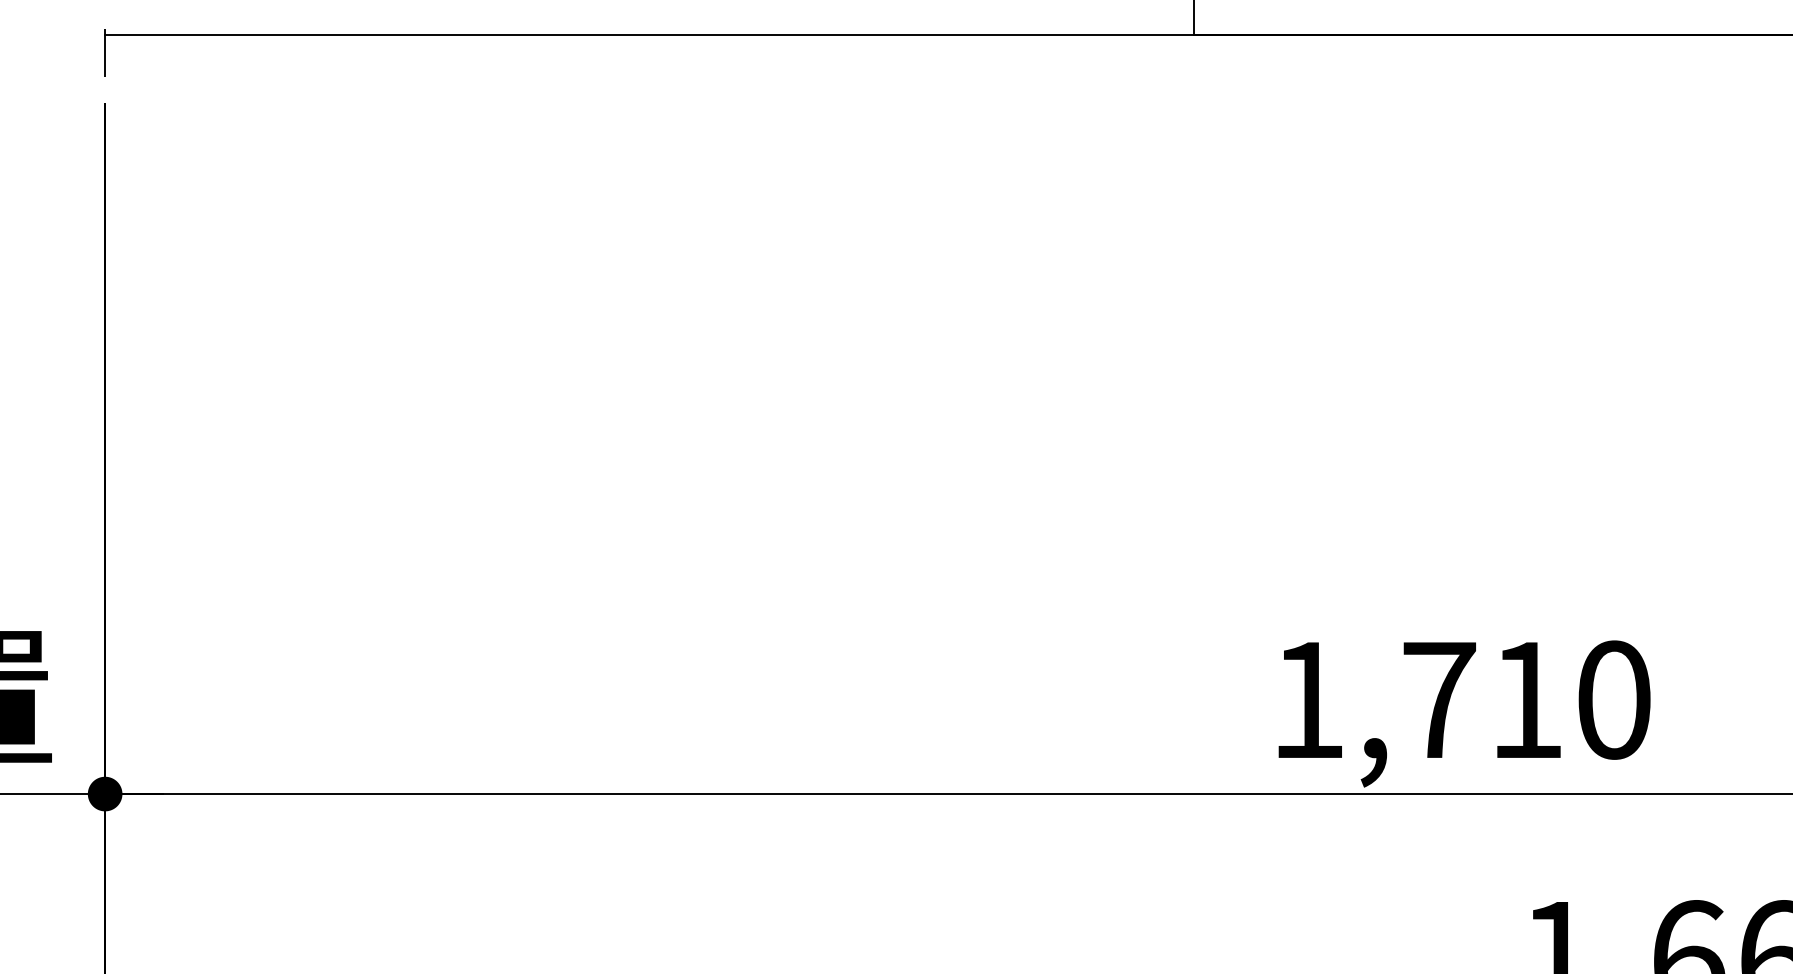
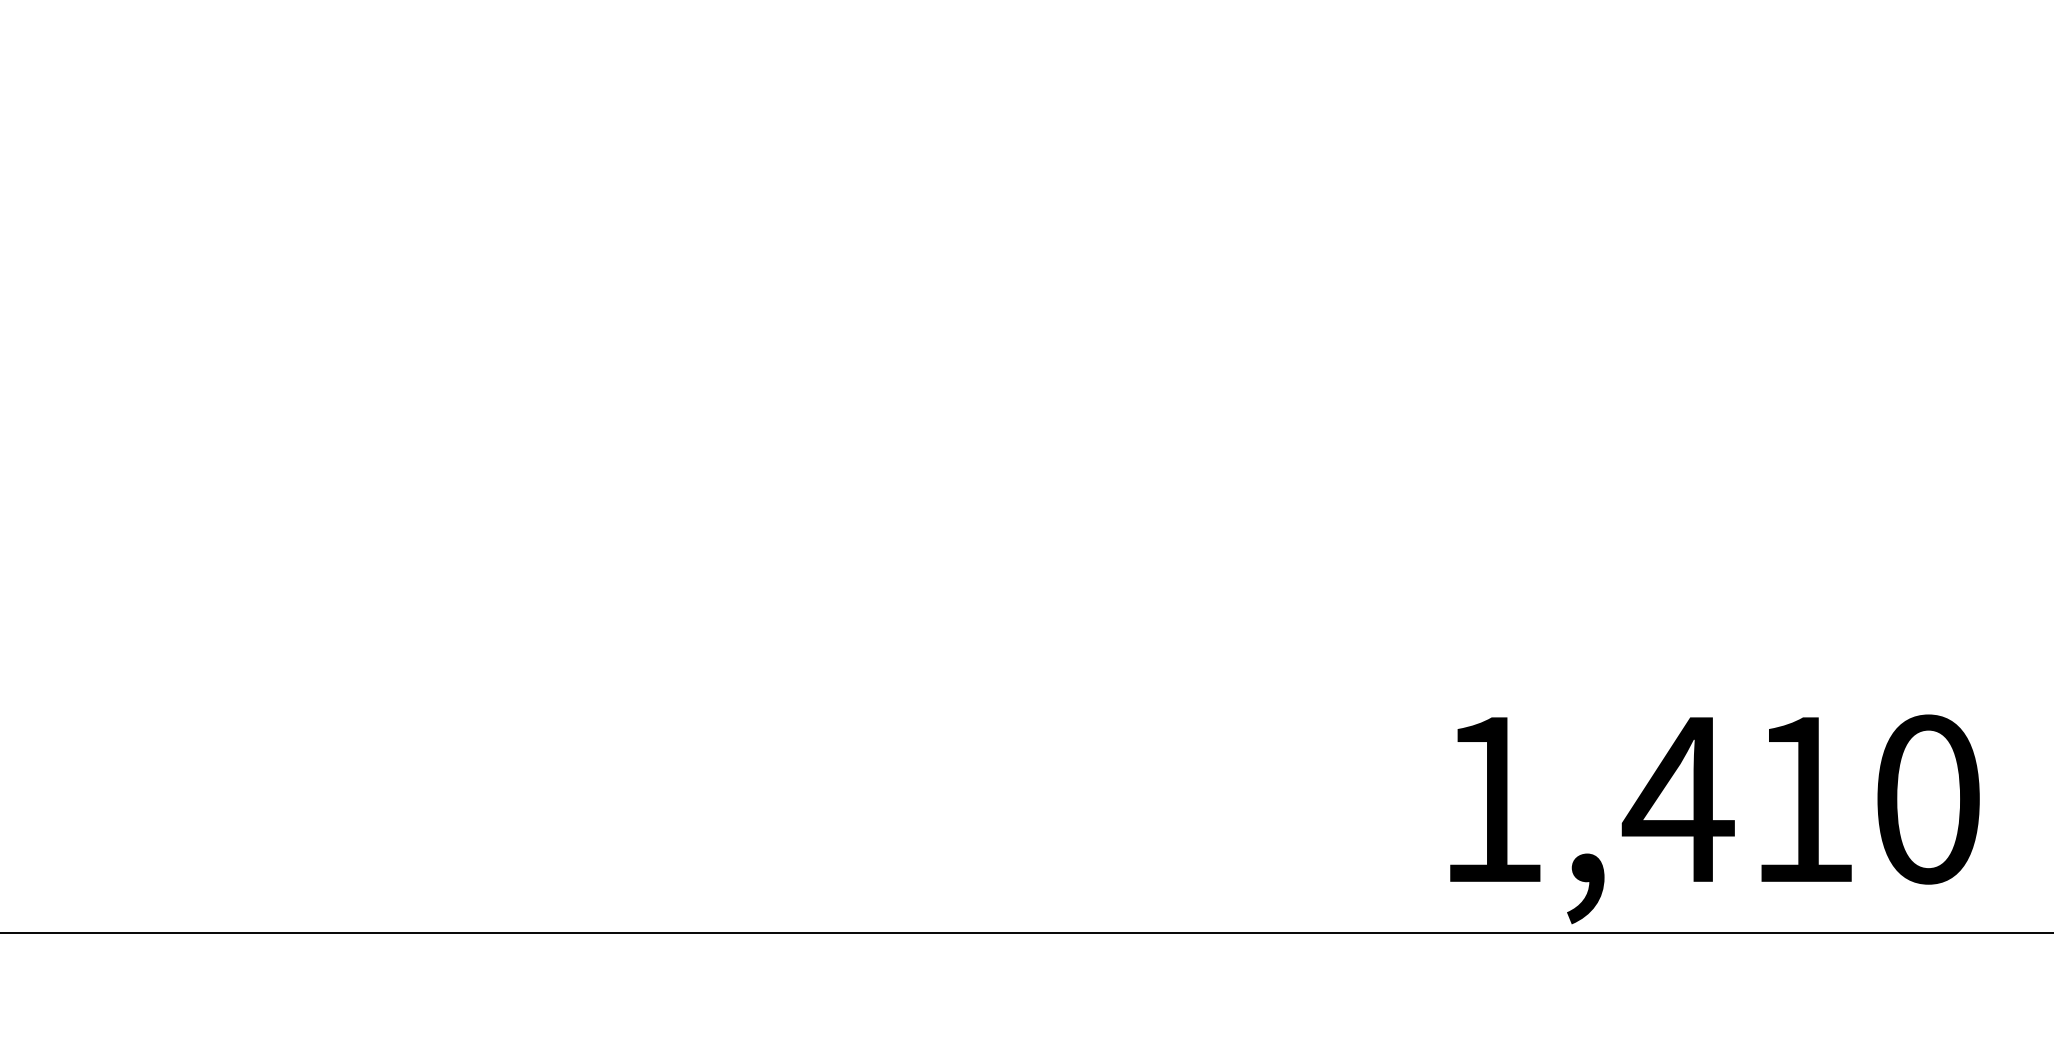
text: (1438, 699) -> (1677, 798), 1,710 -> 1,410

